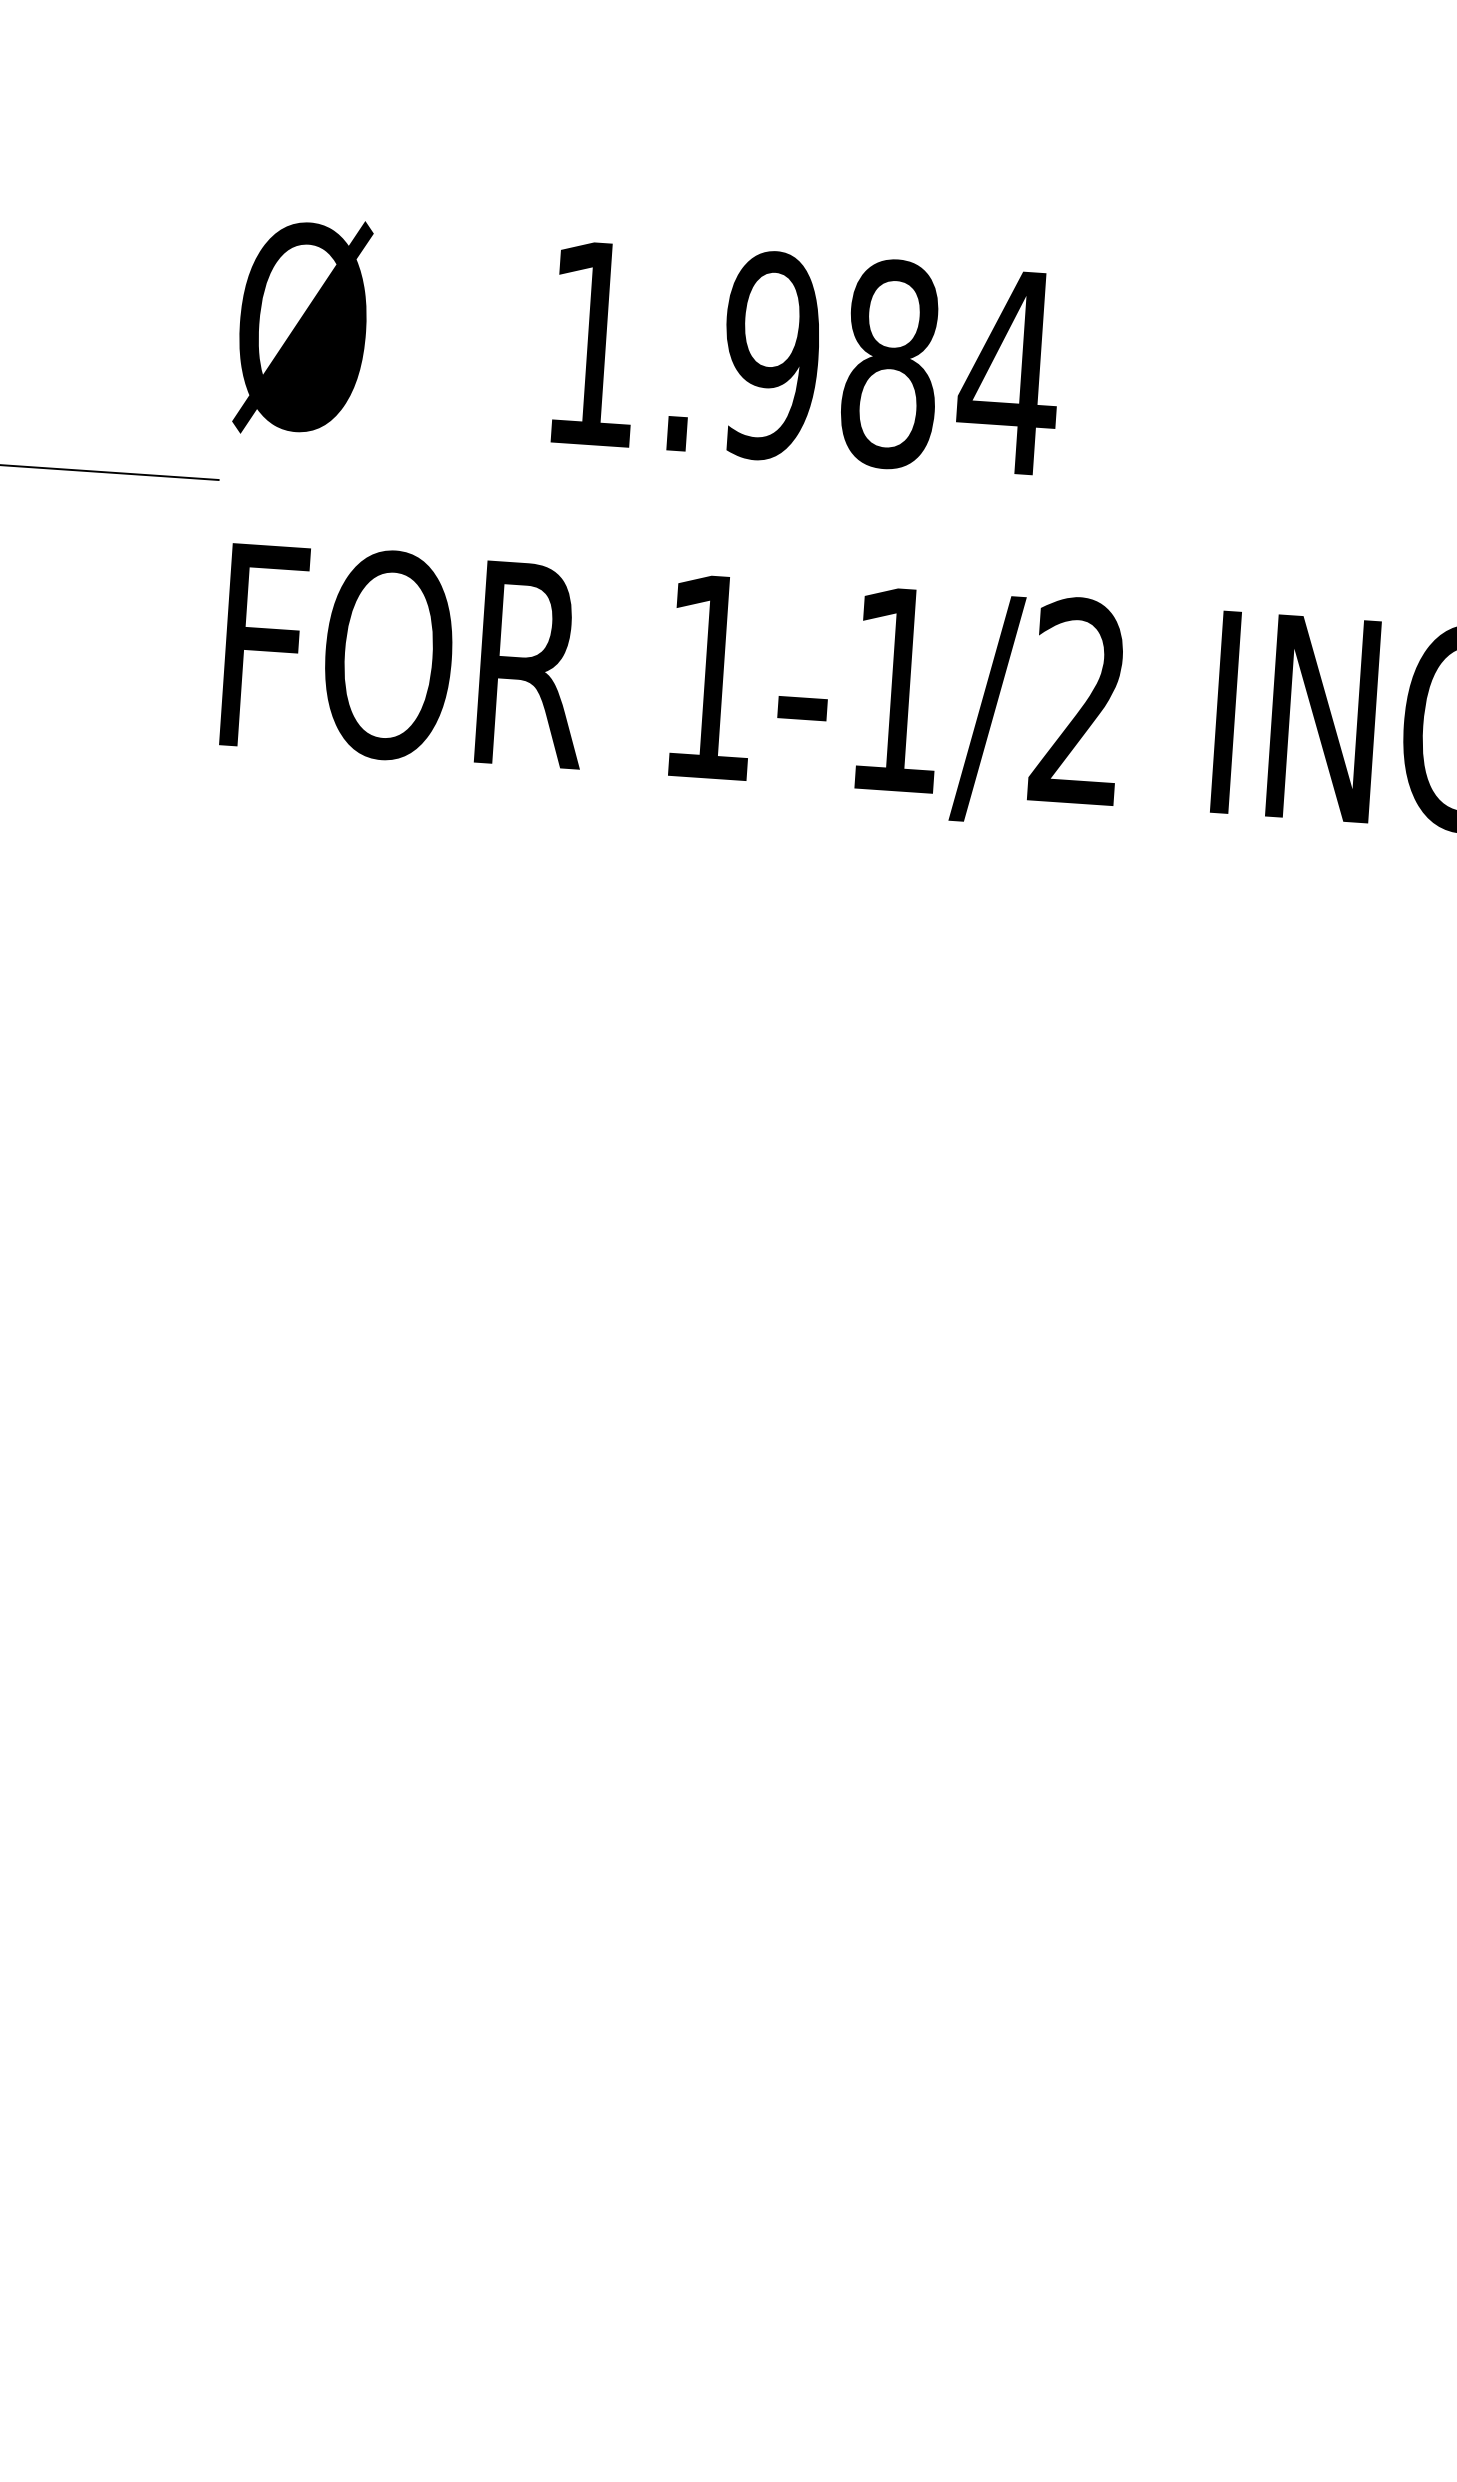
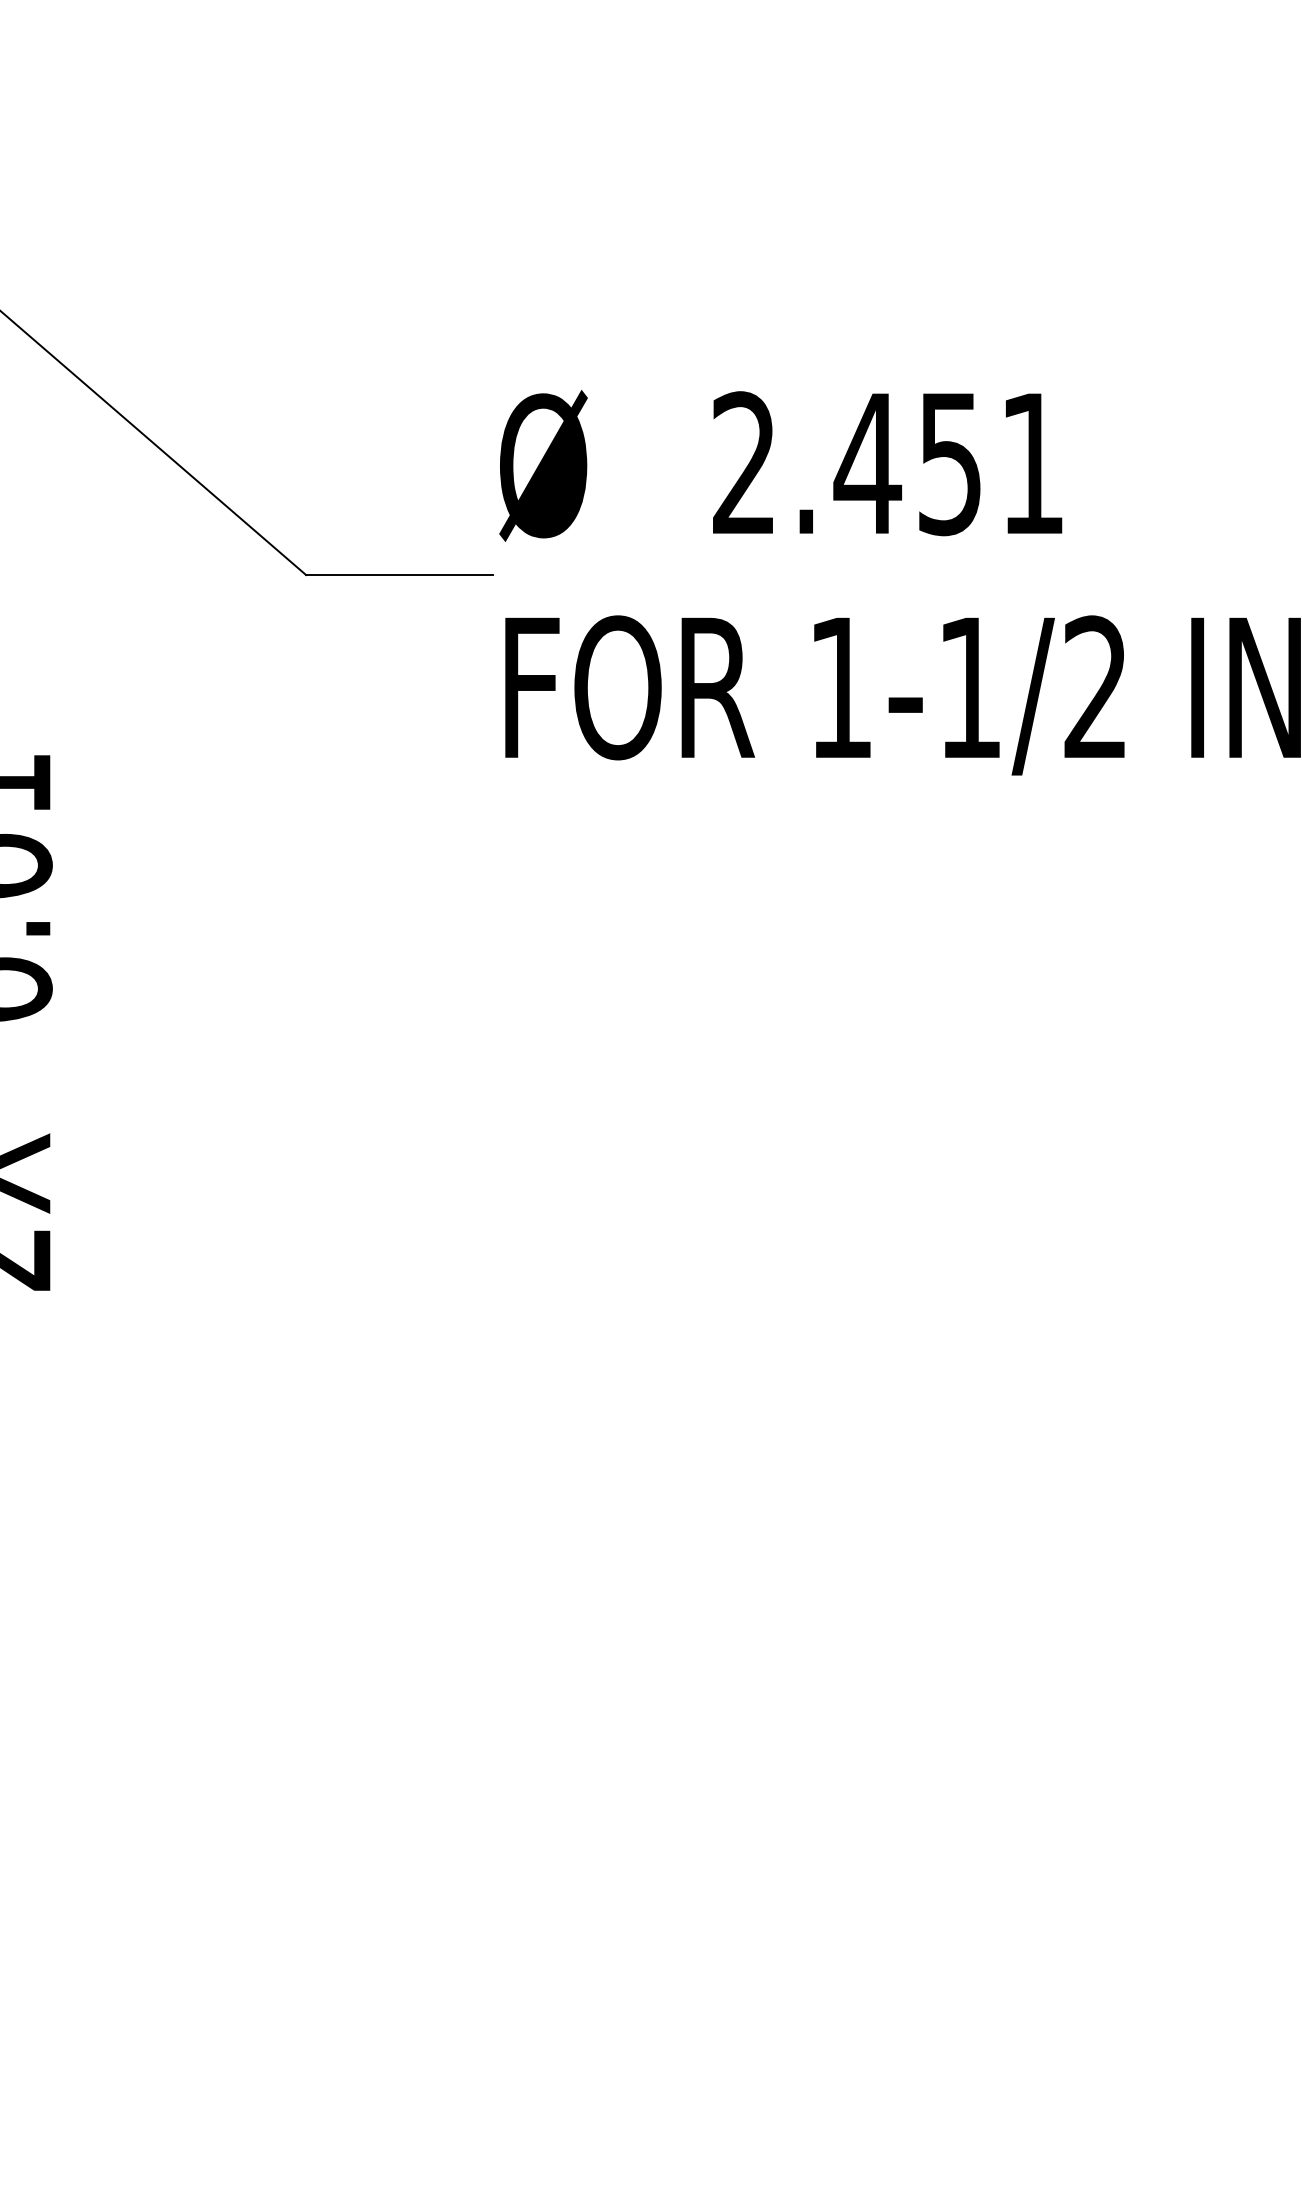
text: (802, 357) -> (889, 463), 1.984 -> 2.451

